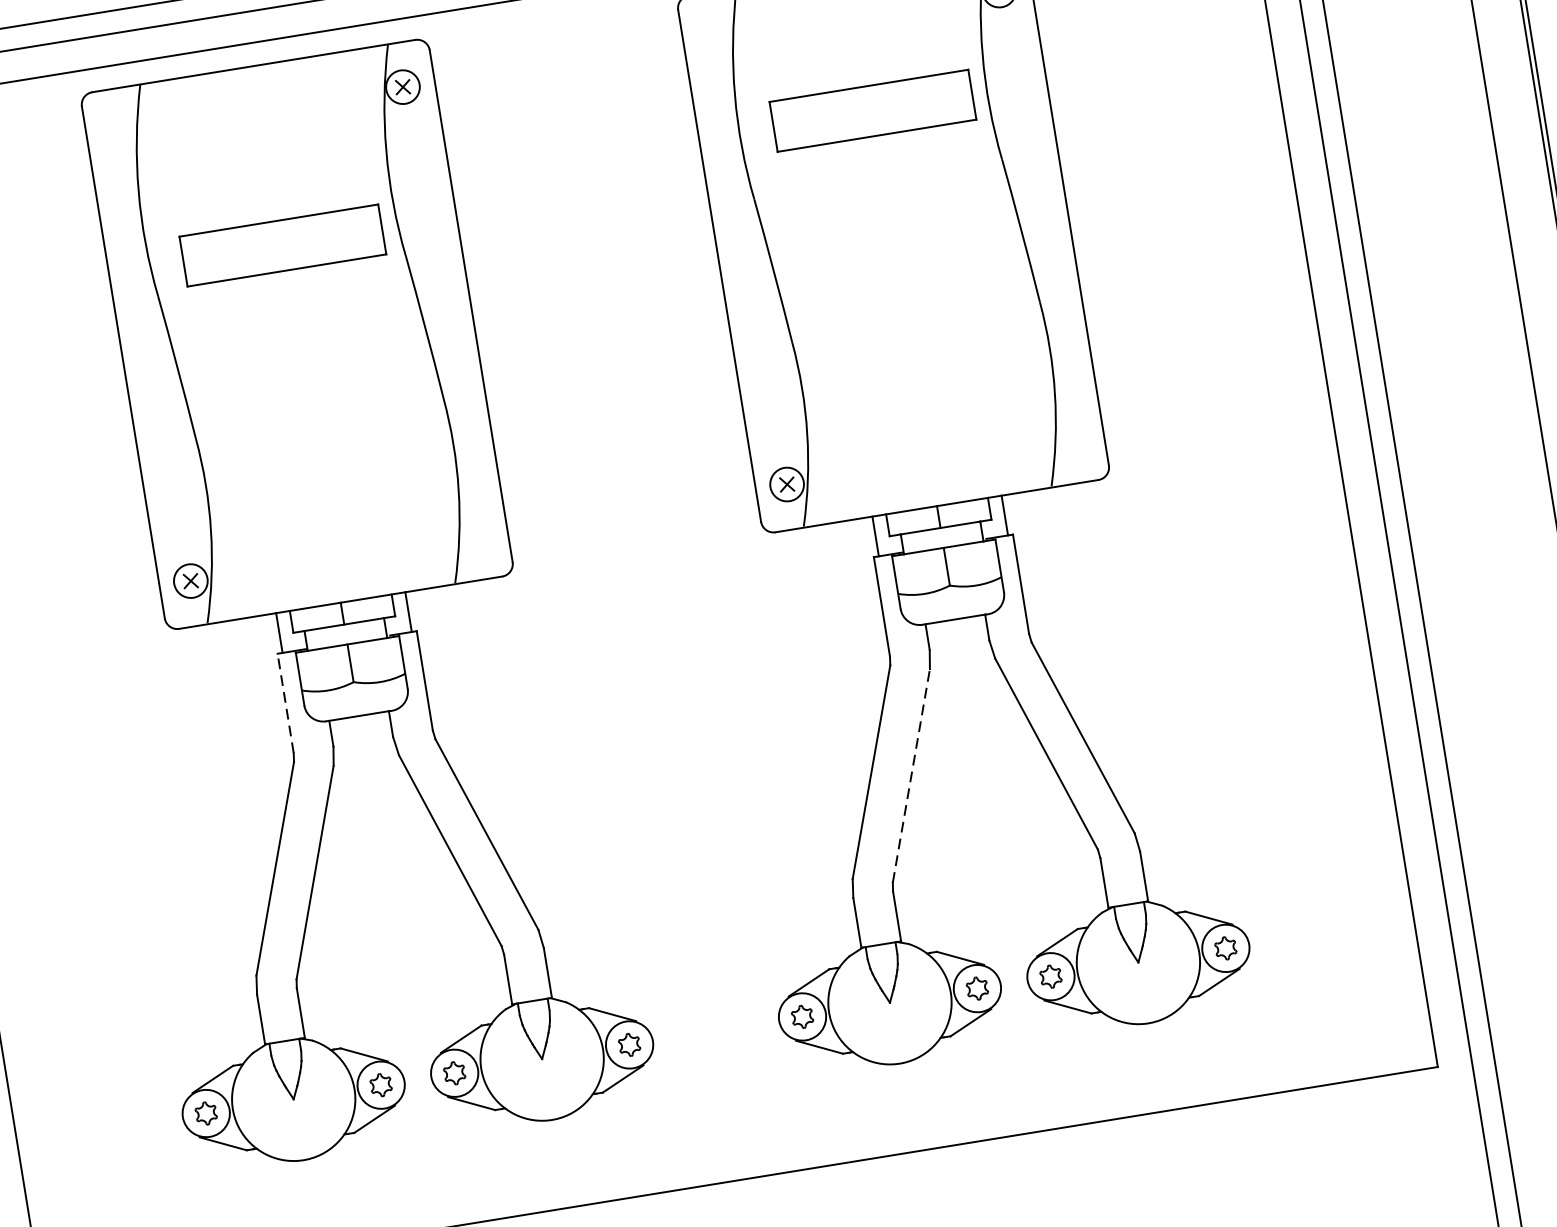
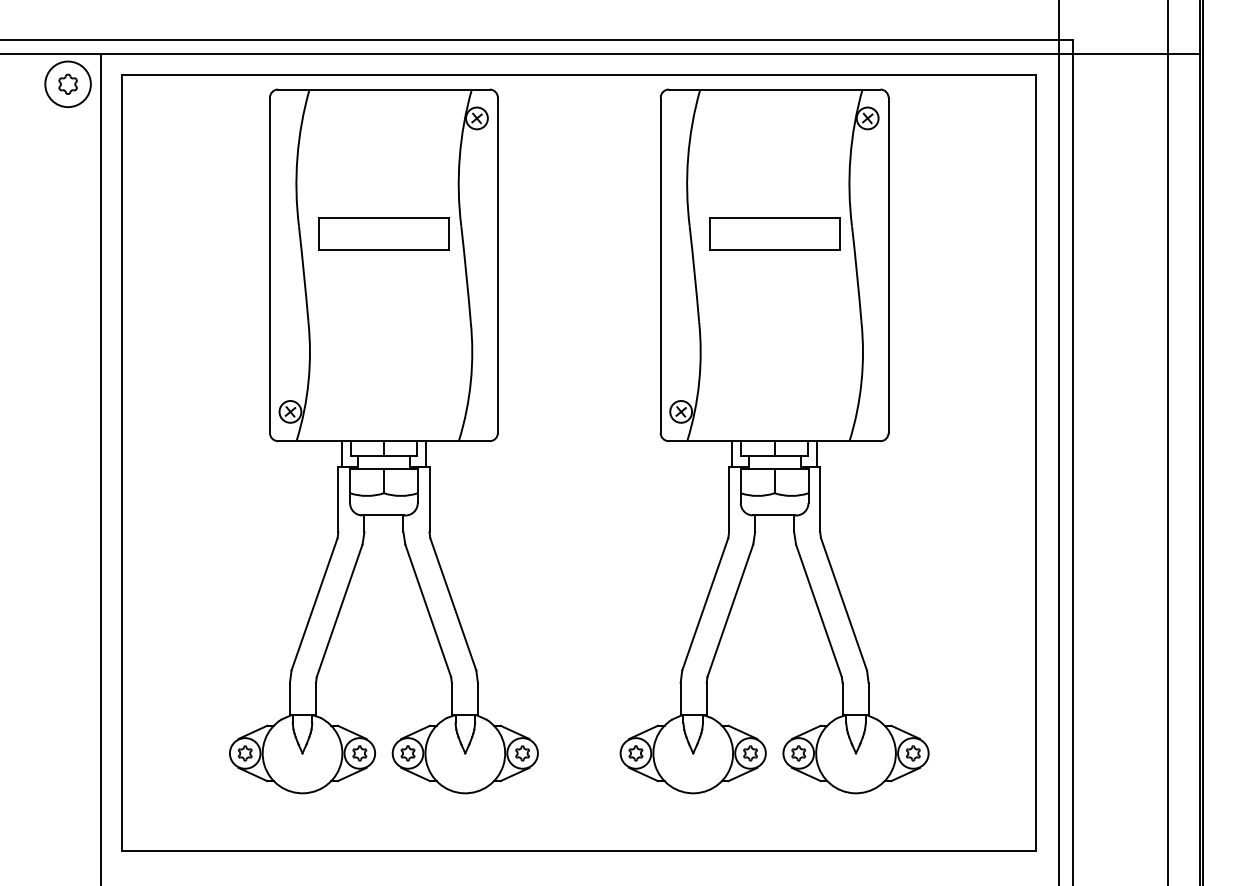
part: (872, 109) -> (774, 233), moved
part: (282, 244) -> (383, 233), moved
line: (285, 702) -> (338, 499), dashed -> solid
line: (911, 775) -> (730, 610), dashed -> solid

